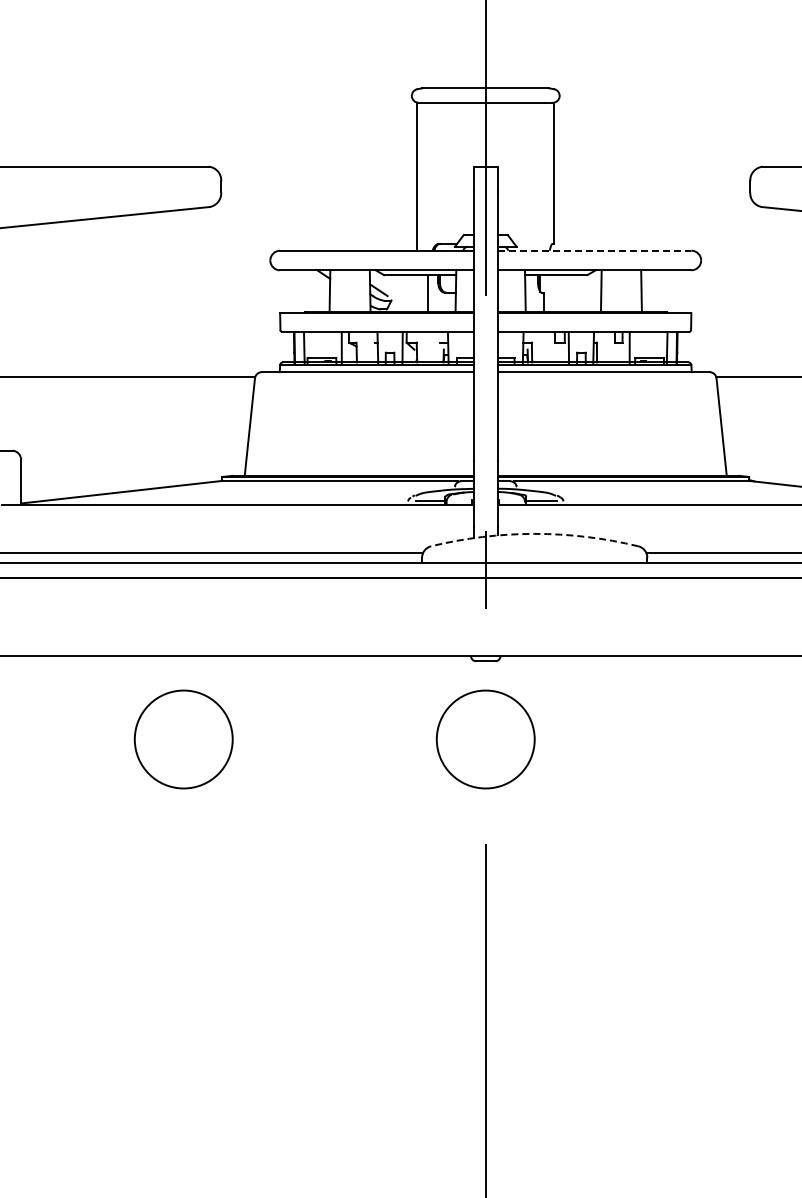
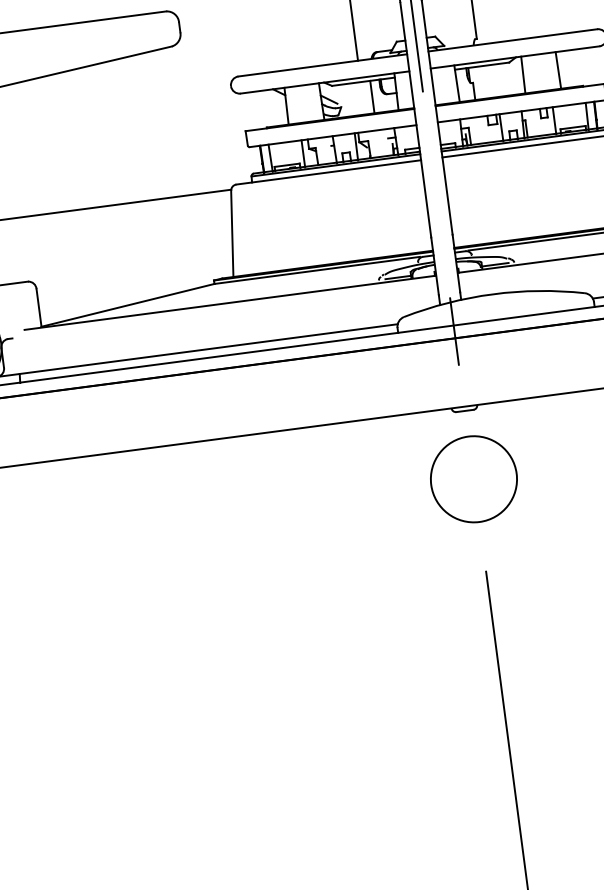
line: (594, 250) -> (512, 40), dashed -> solid
arc: (534, 533) -> (492, 293), dashed -> solid
circle: (183, 739) -> (210, 513), removed

